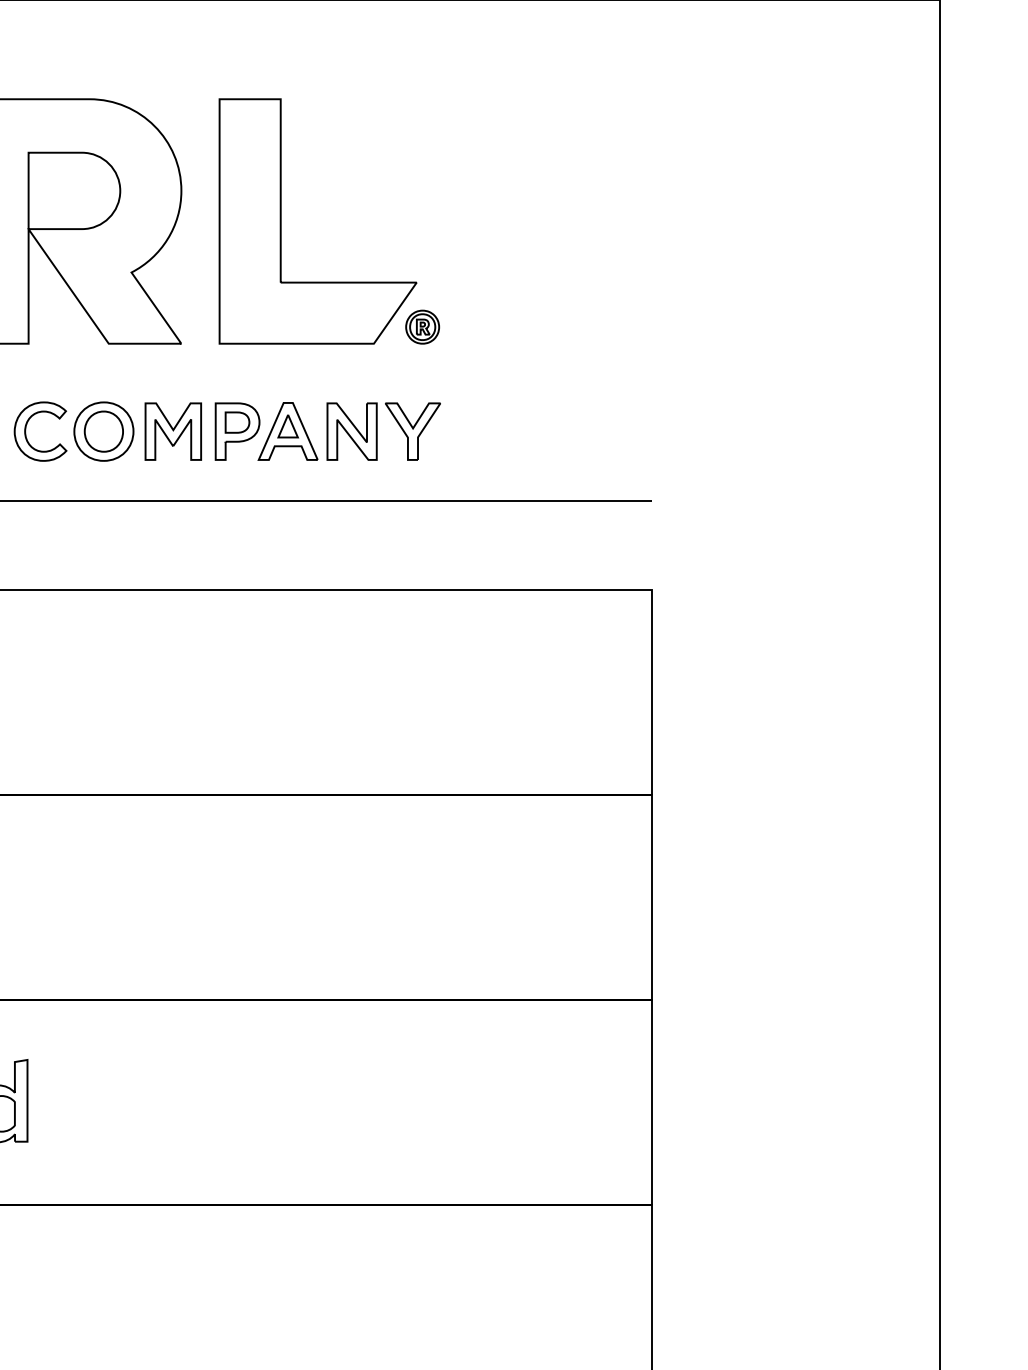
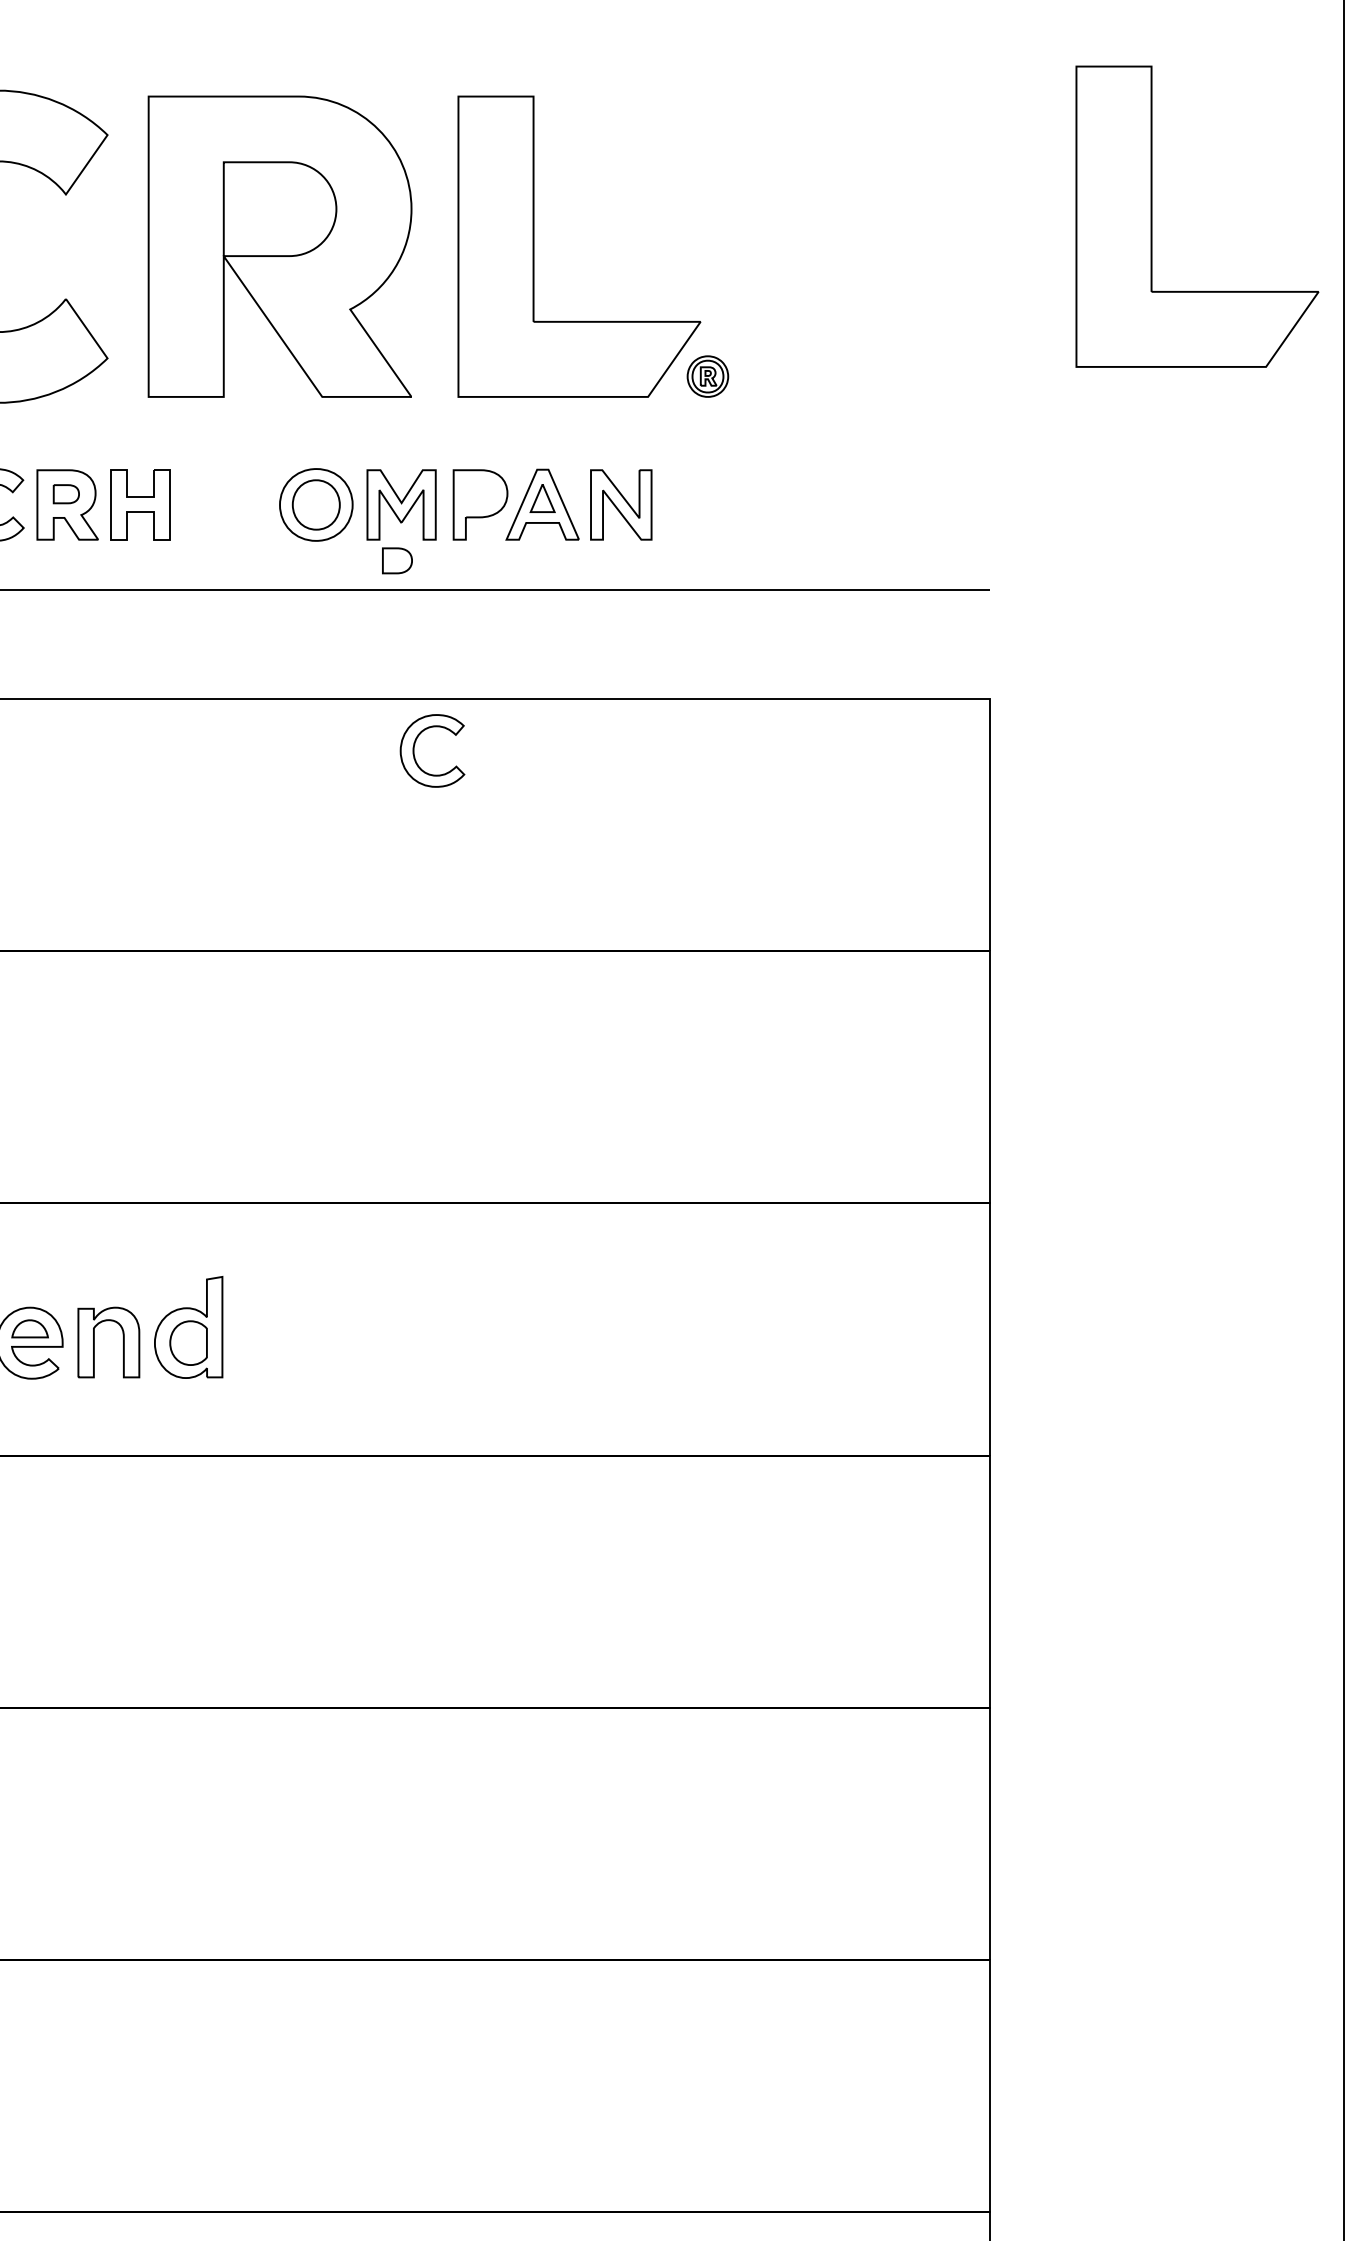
part: (784, 196) -> (1152, 216), added
part: (237, 422) -> (397, 560), moved
part: (25, 431) -> (414, 750), moved
part: (412, 431) -> (695, 504), removed

